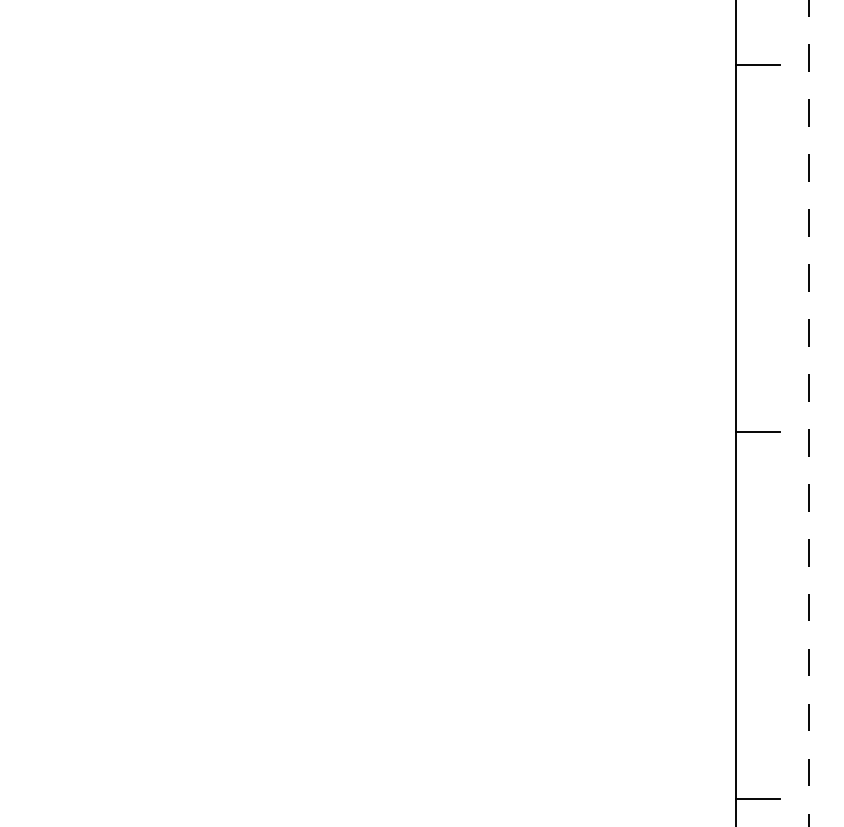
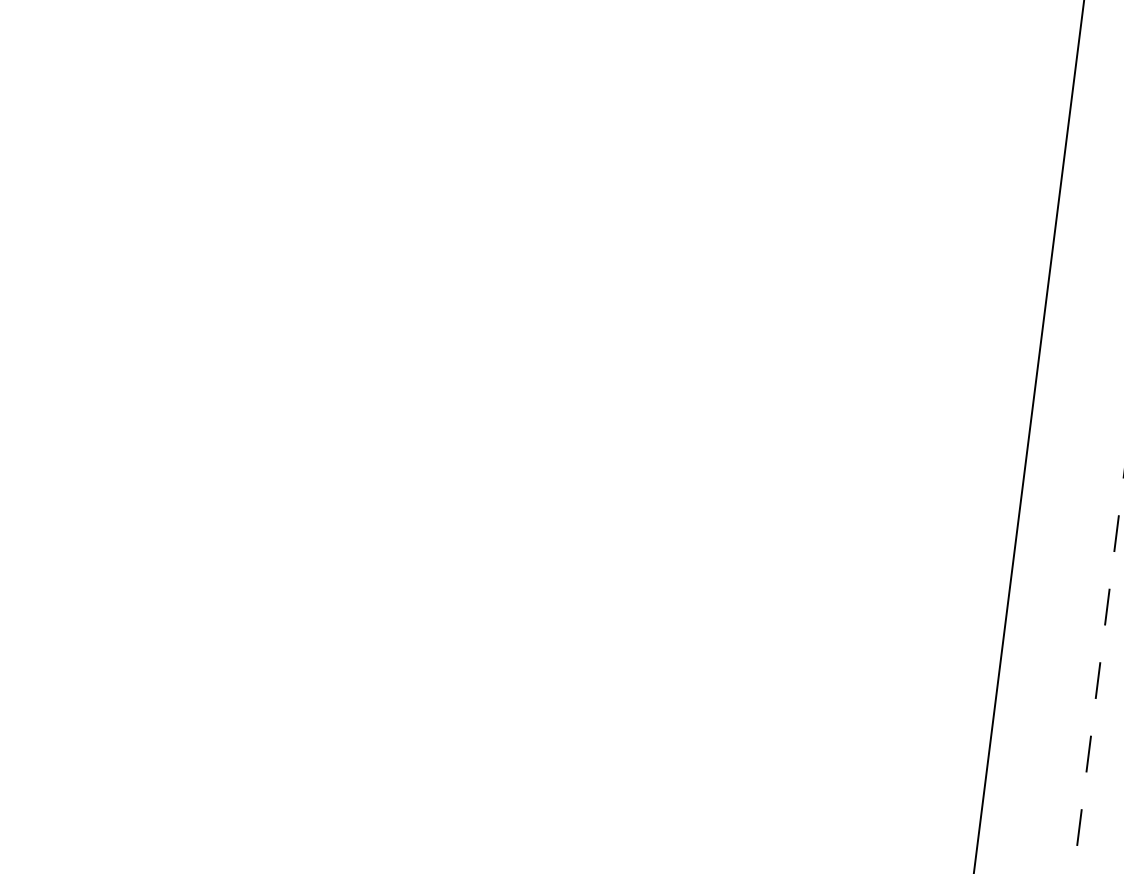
line: (757, 64) -> (1083, 239), removed
line: (757, 431) -> (1021, 730), removed

